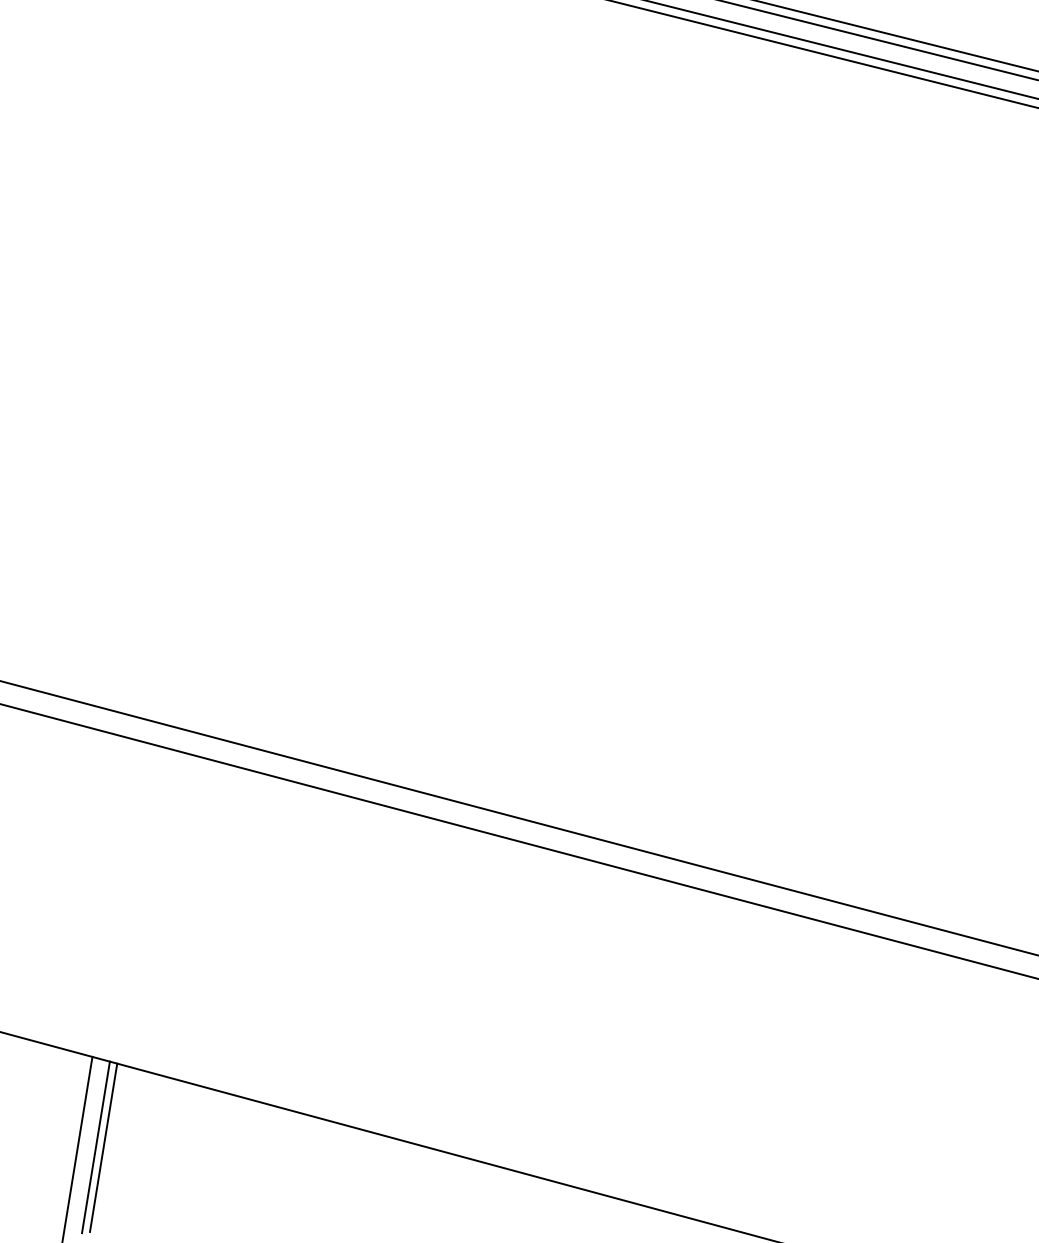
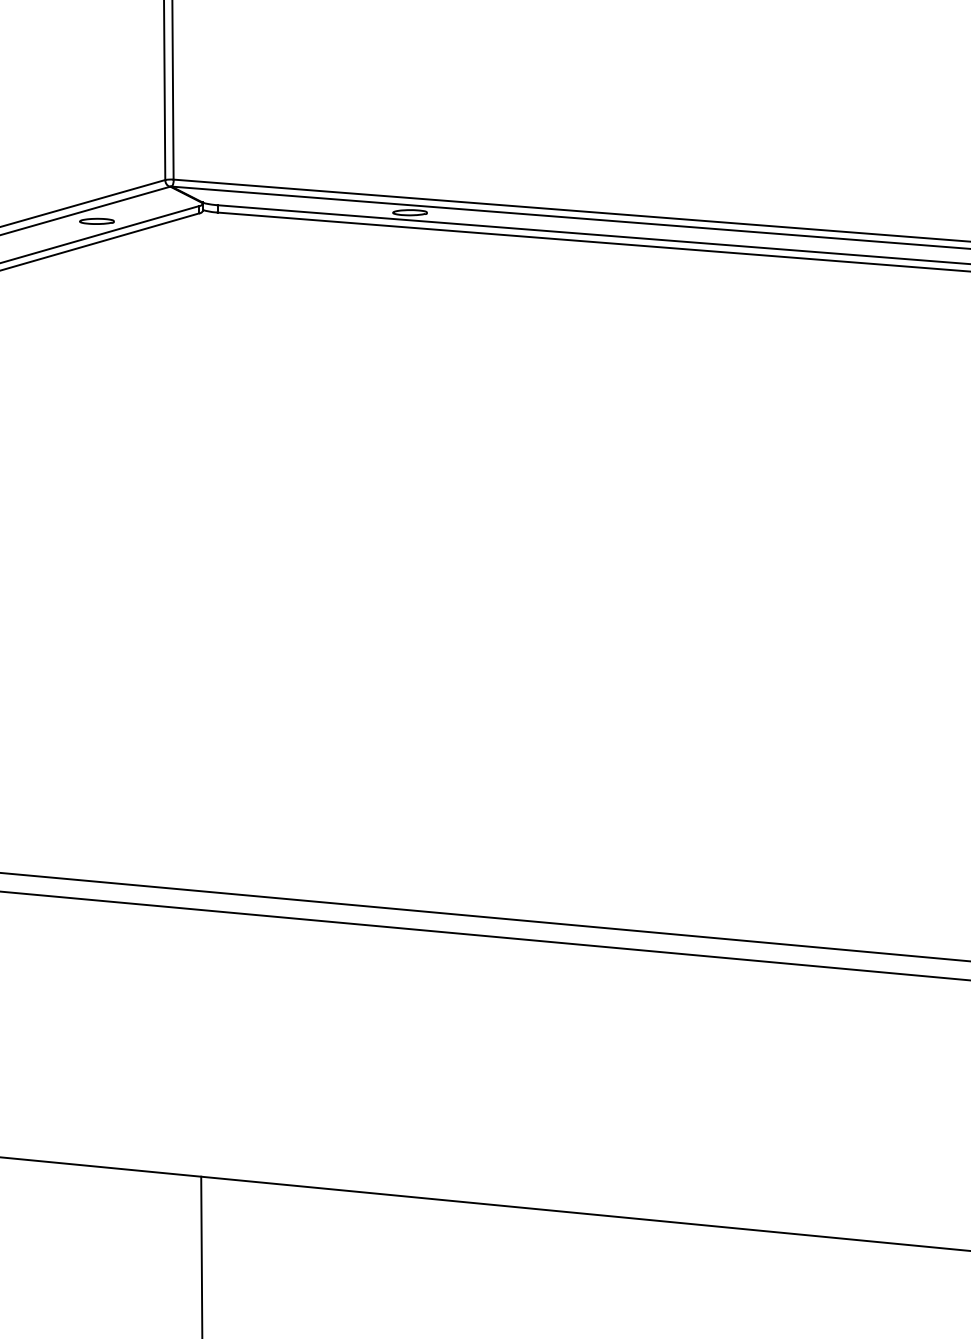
line: (95, 1146) -> (216, 1250), removed
line: (103, 1146) -> (222, 1249), removed

